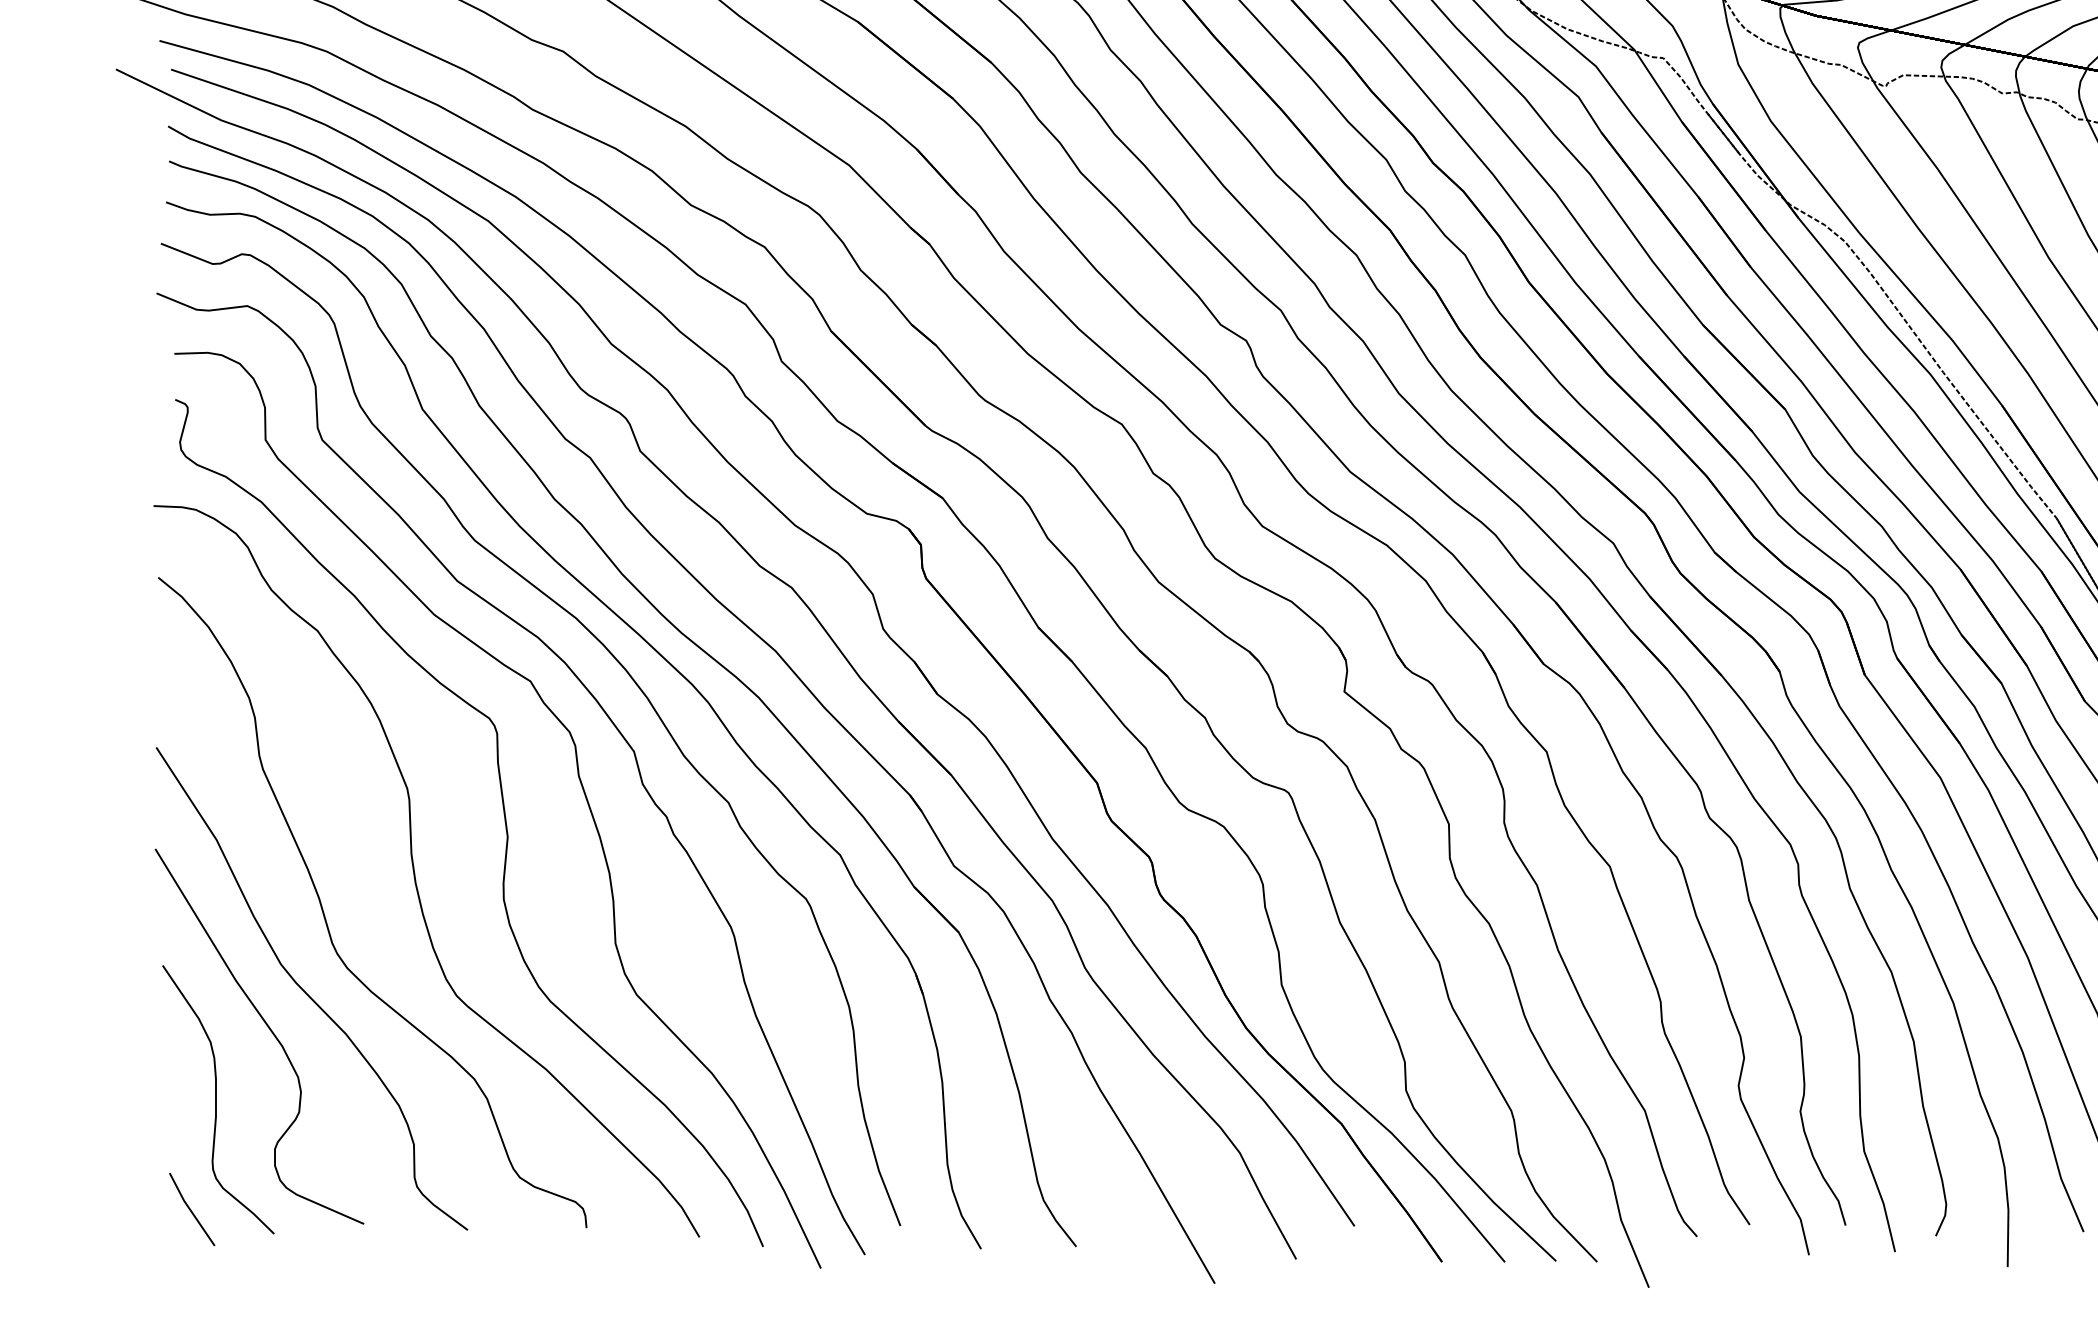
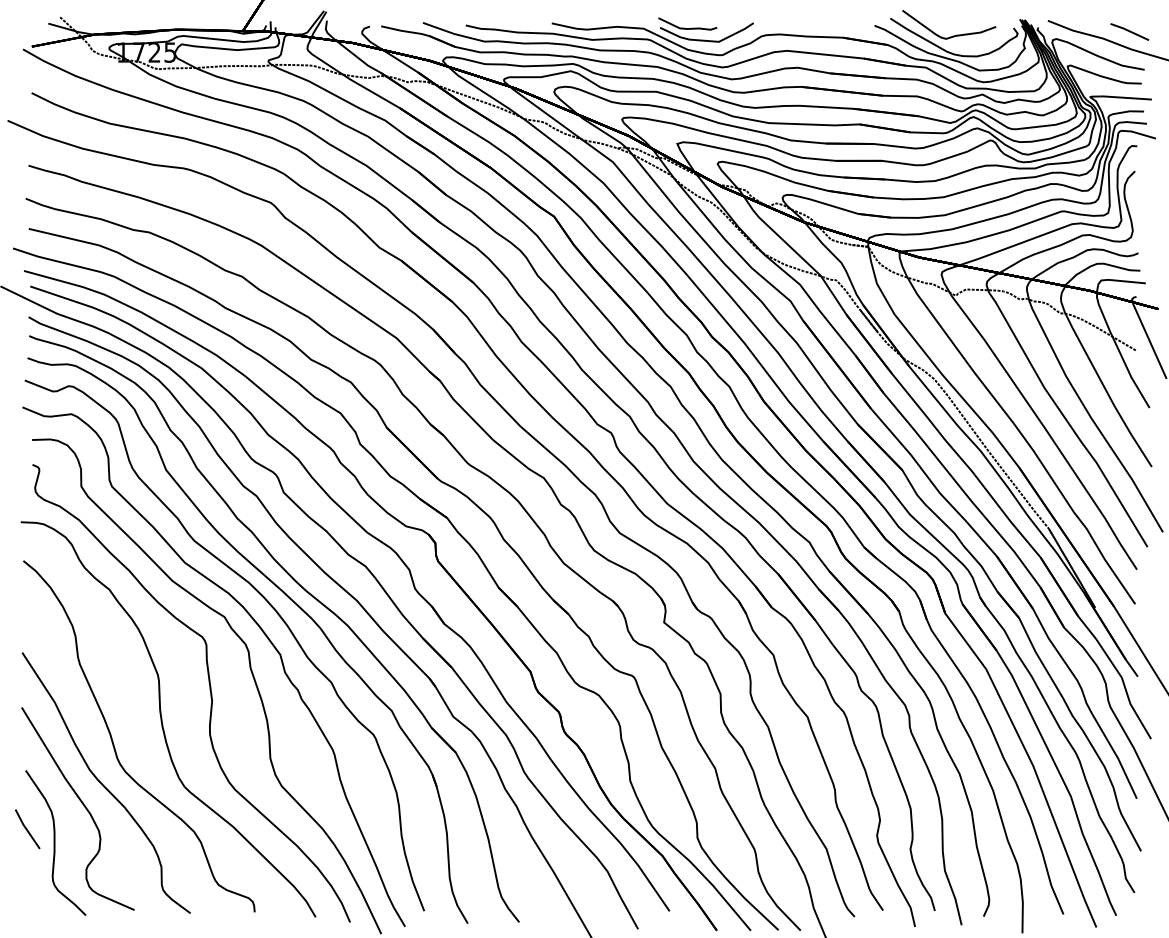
line: (191, 1209) -> (27, 829), moved

